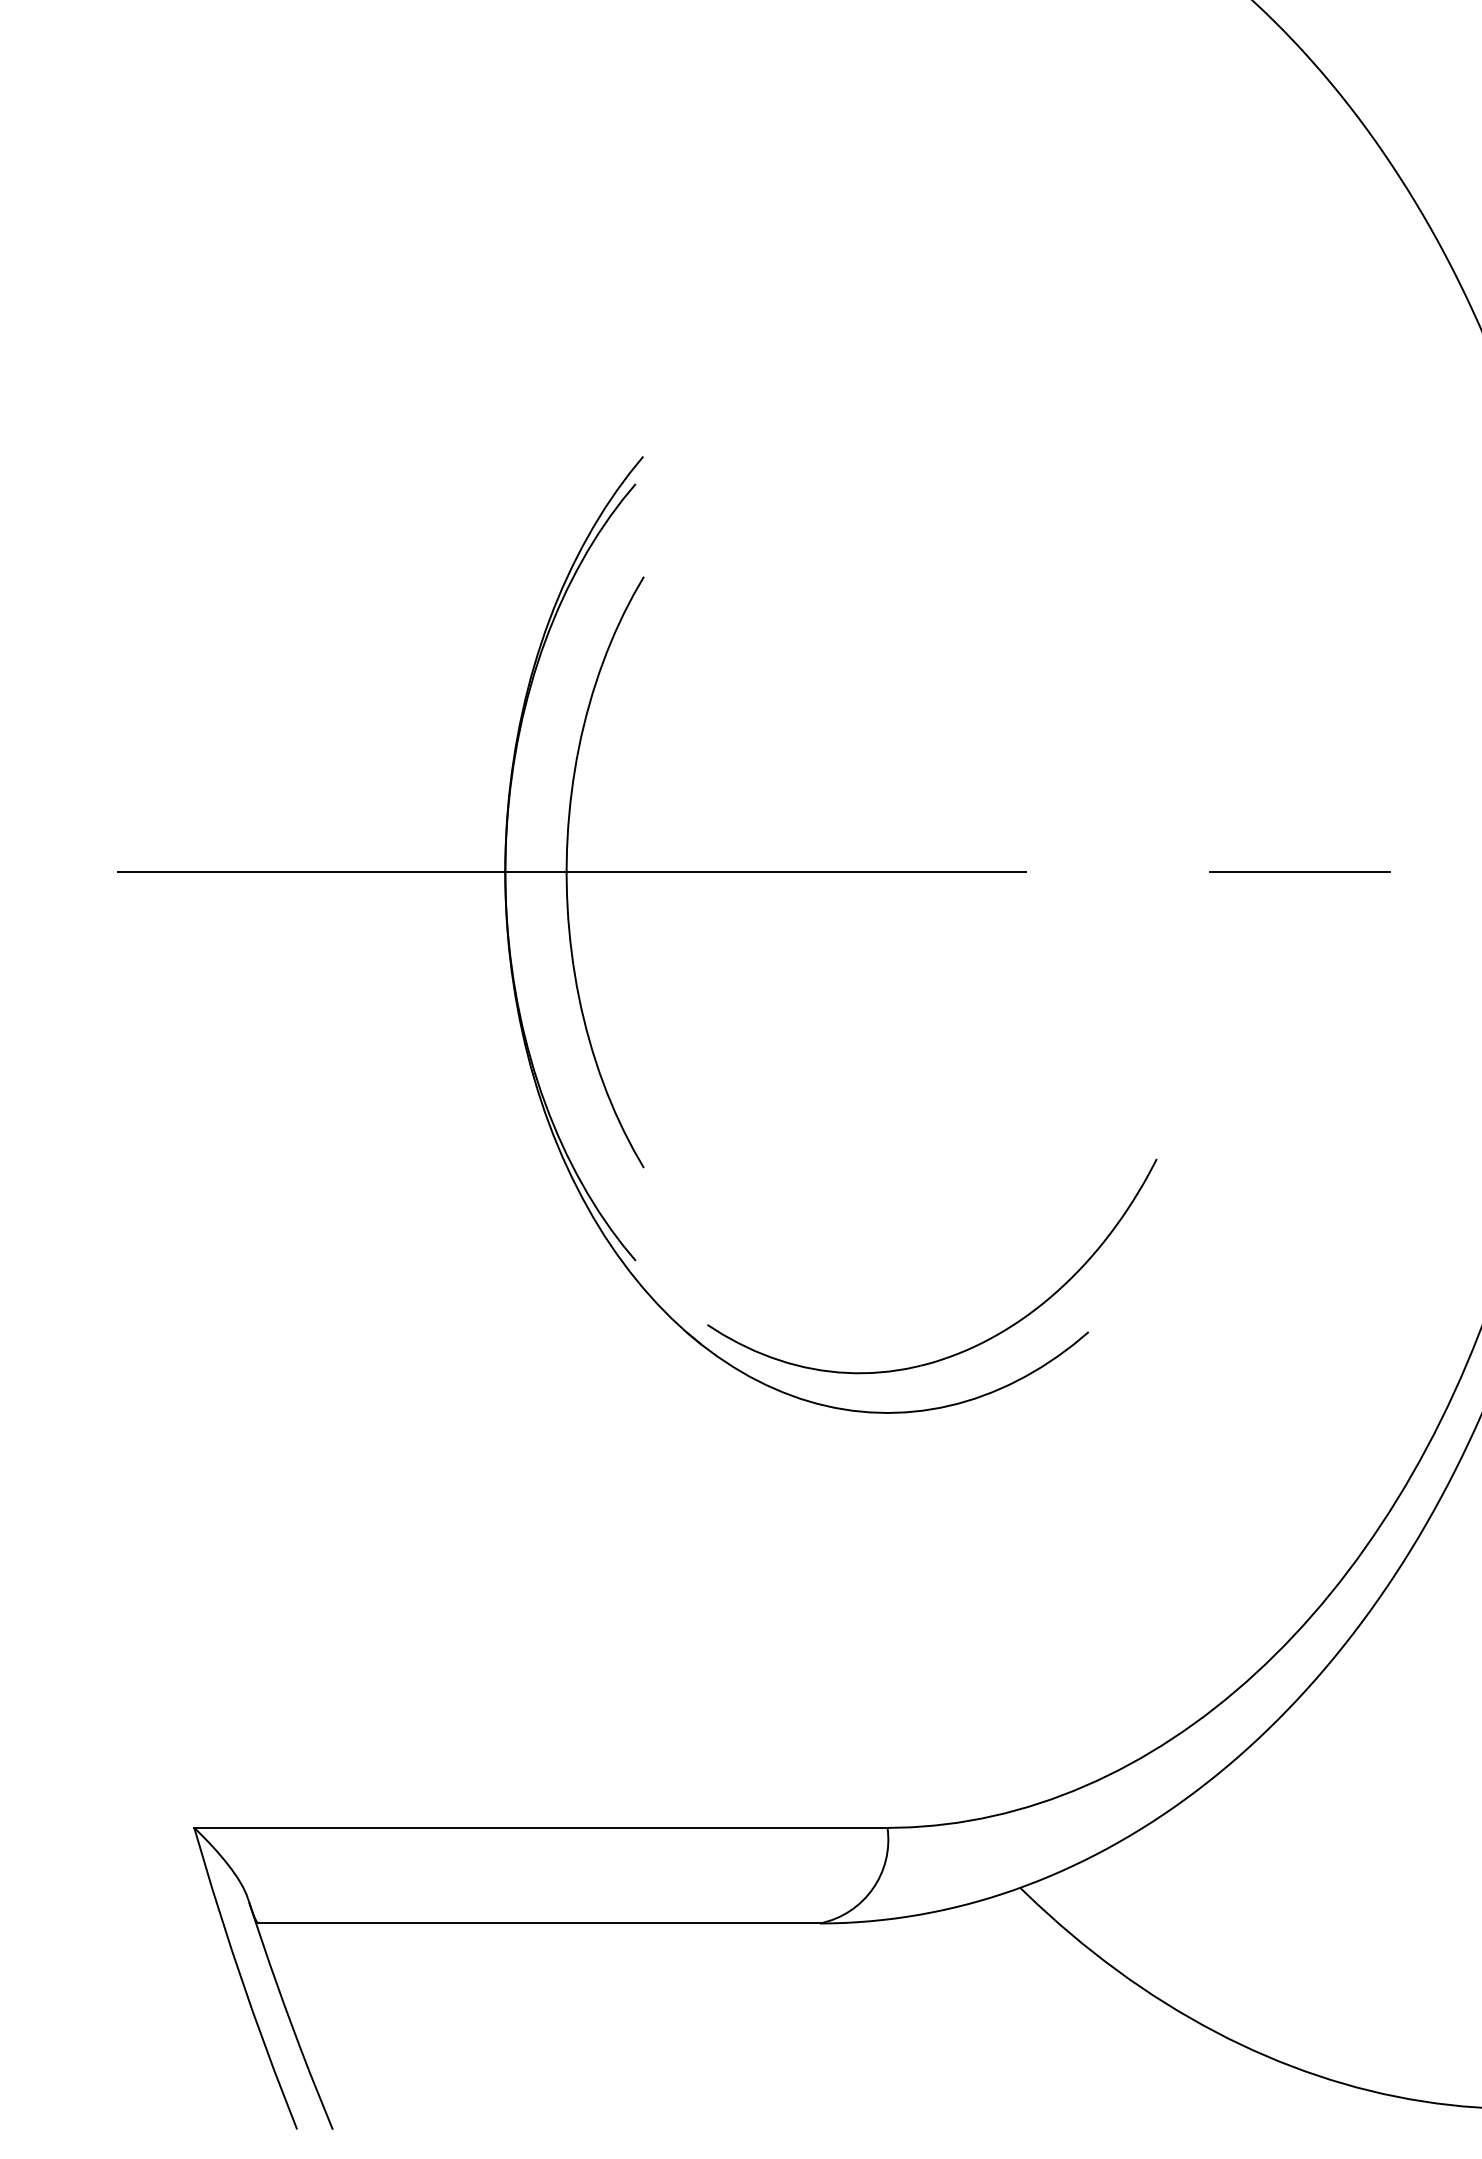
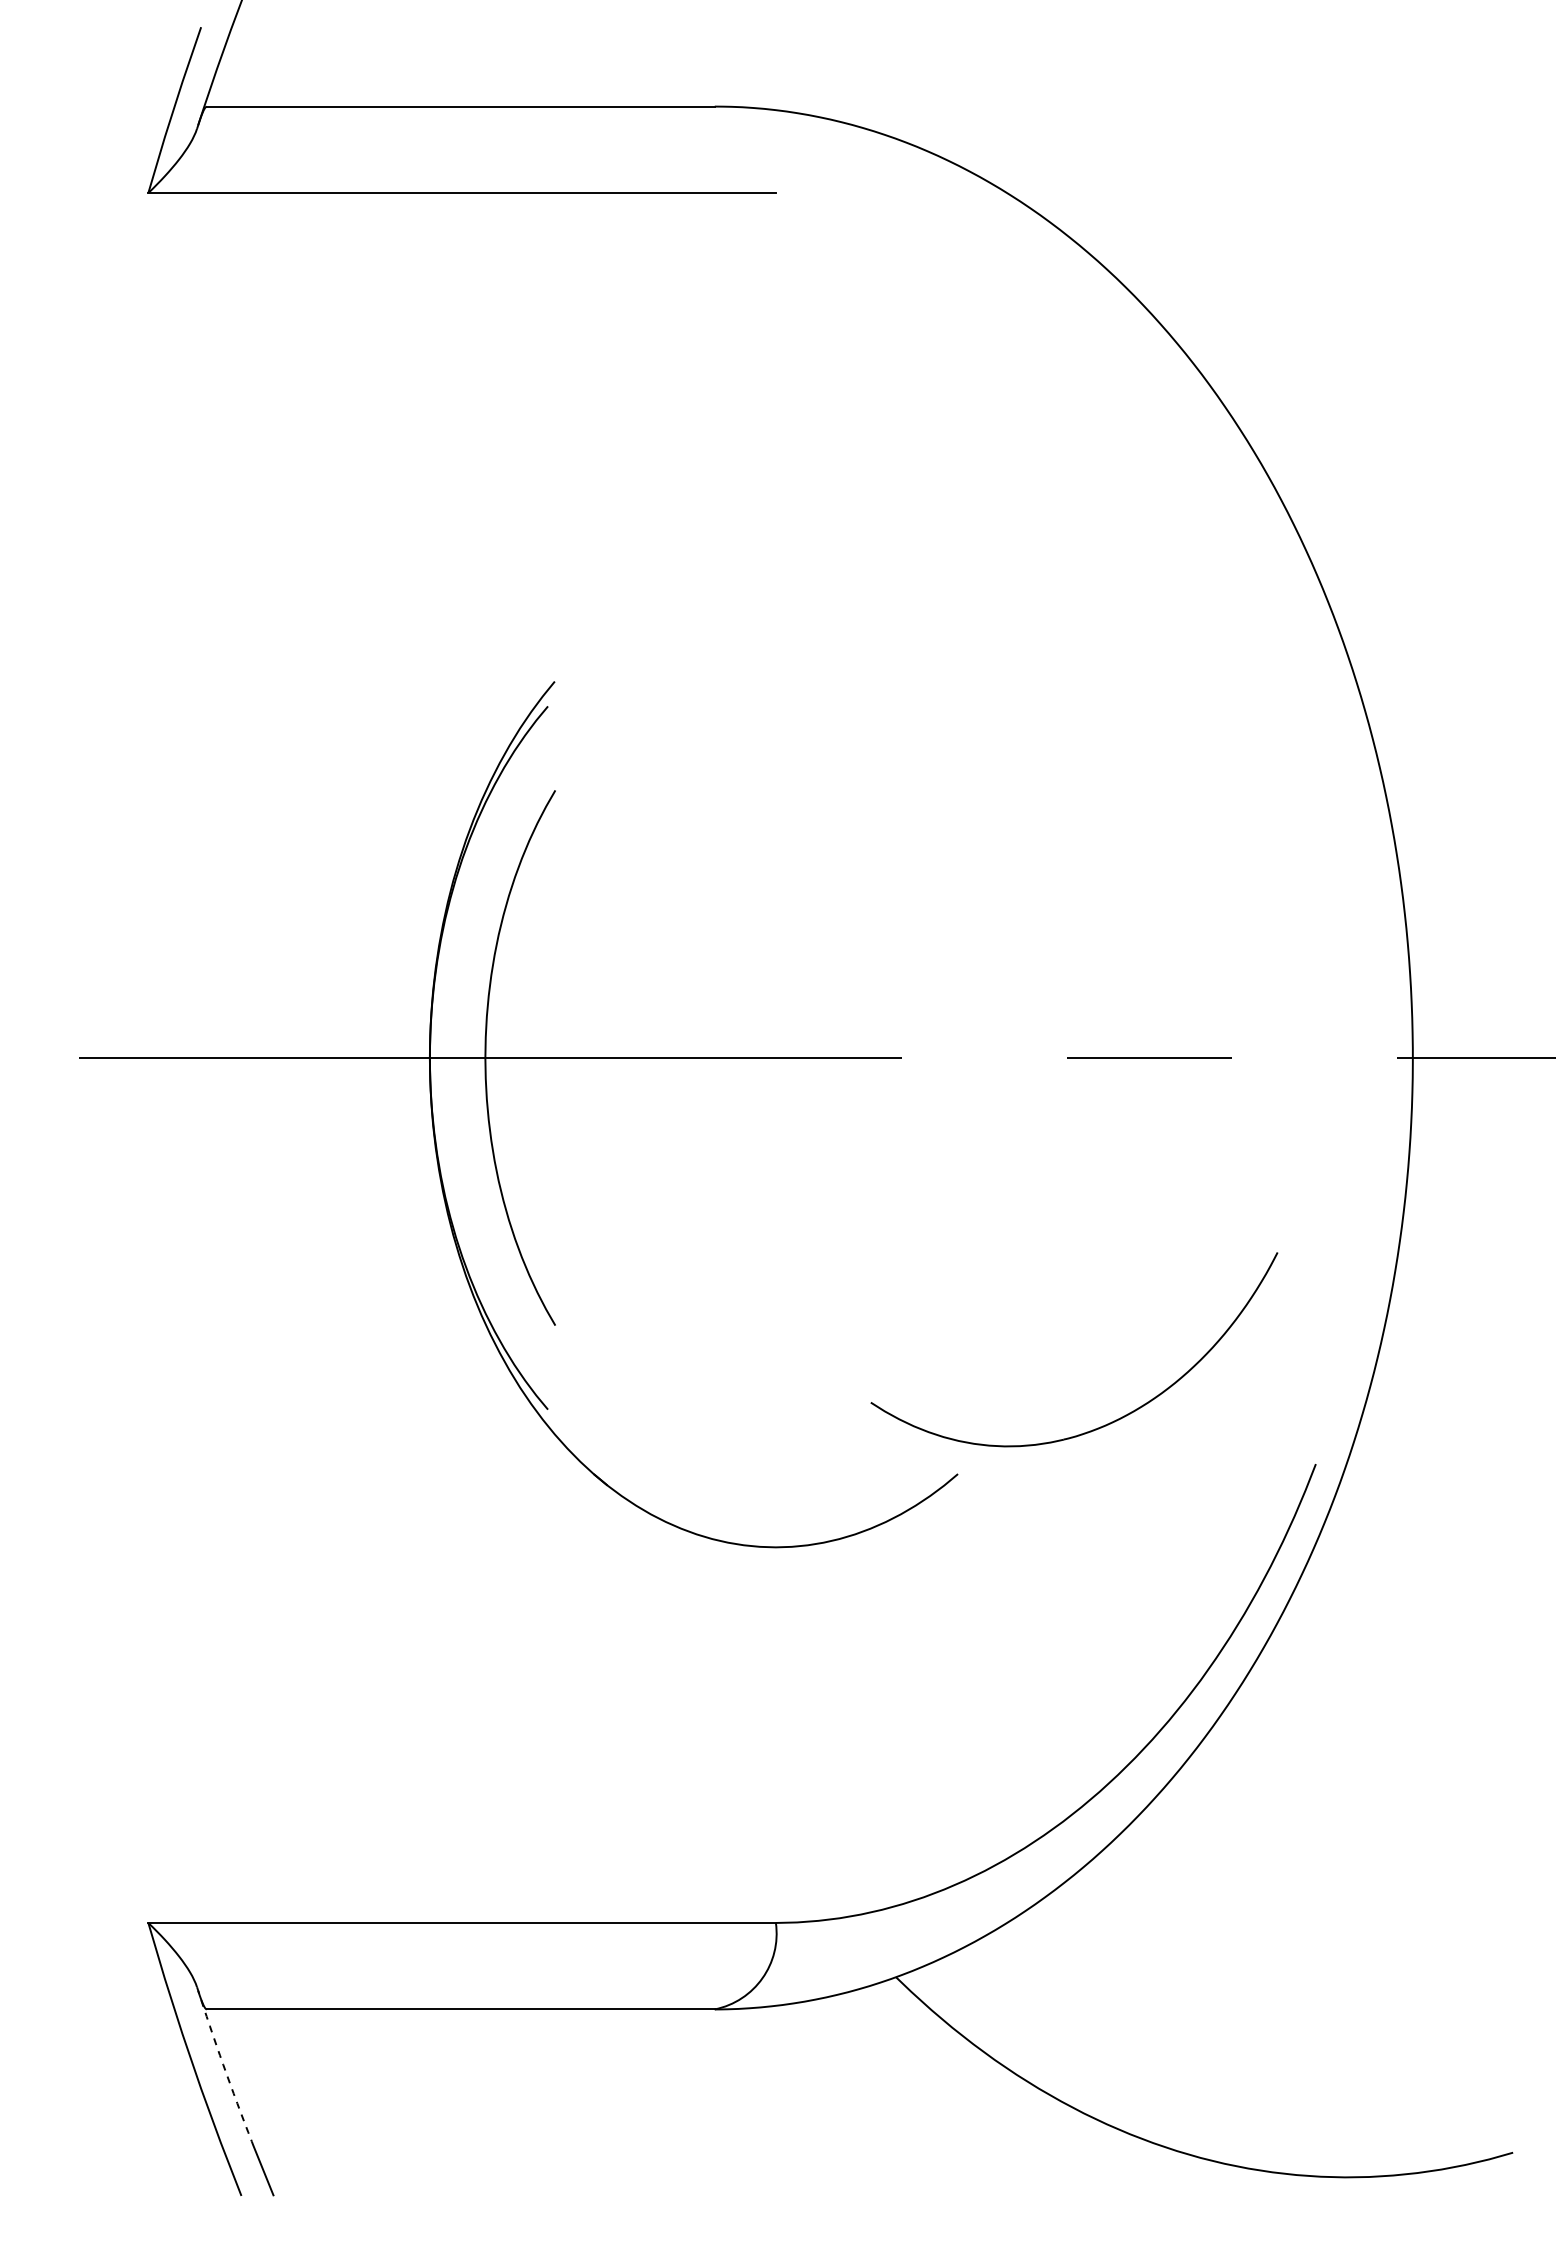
part: (973, 1345) -> (1111, 1421), moved
arc: (277, 1984) -> (223, 2064), solid -> dashed

